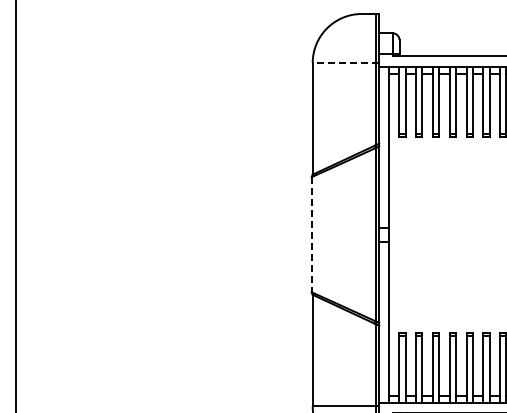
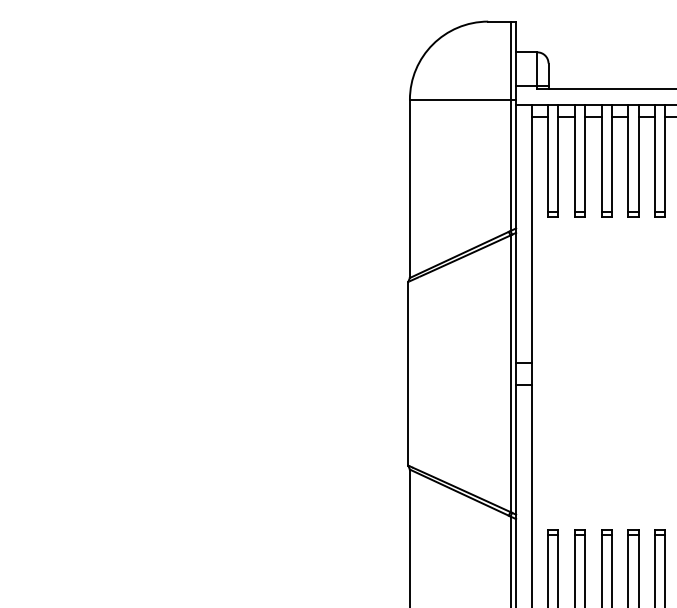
line: (345, 63) -> (462, 100), dashed -> solid
line: (311, 234) -> (407, 373), dashed -> solid

